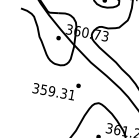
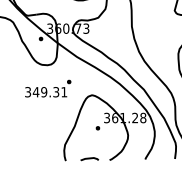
text: (43, 90) -> (35, 92), 359.31 -> 349.31

